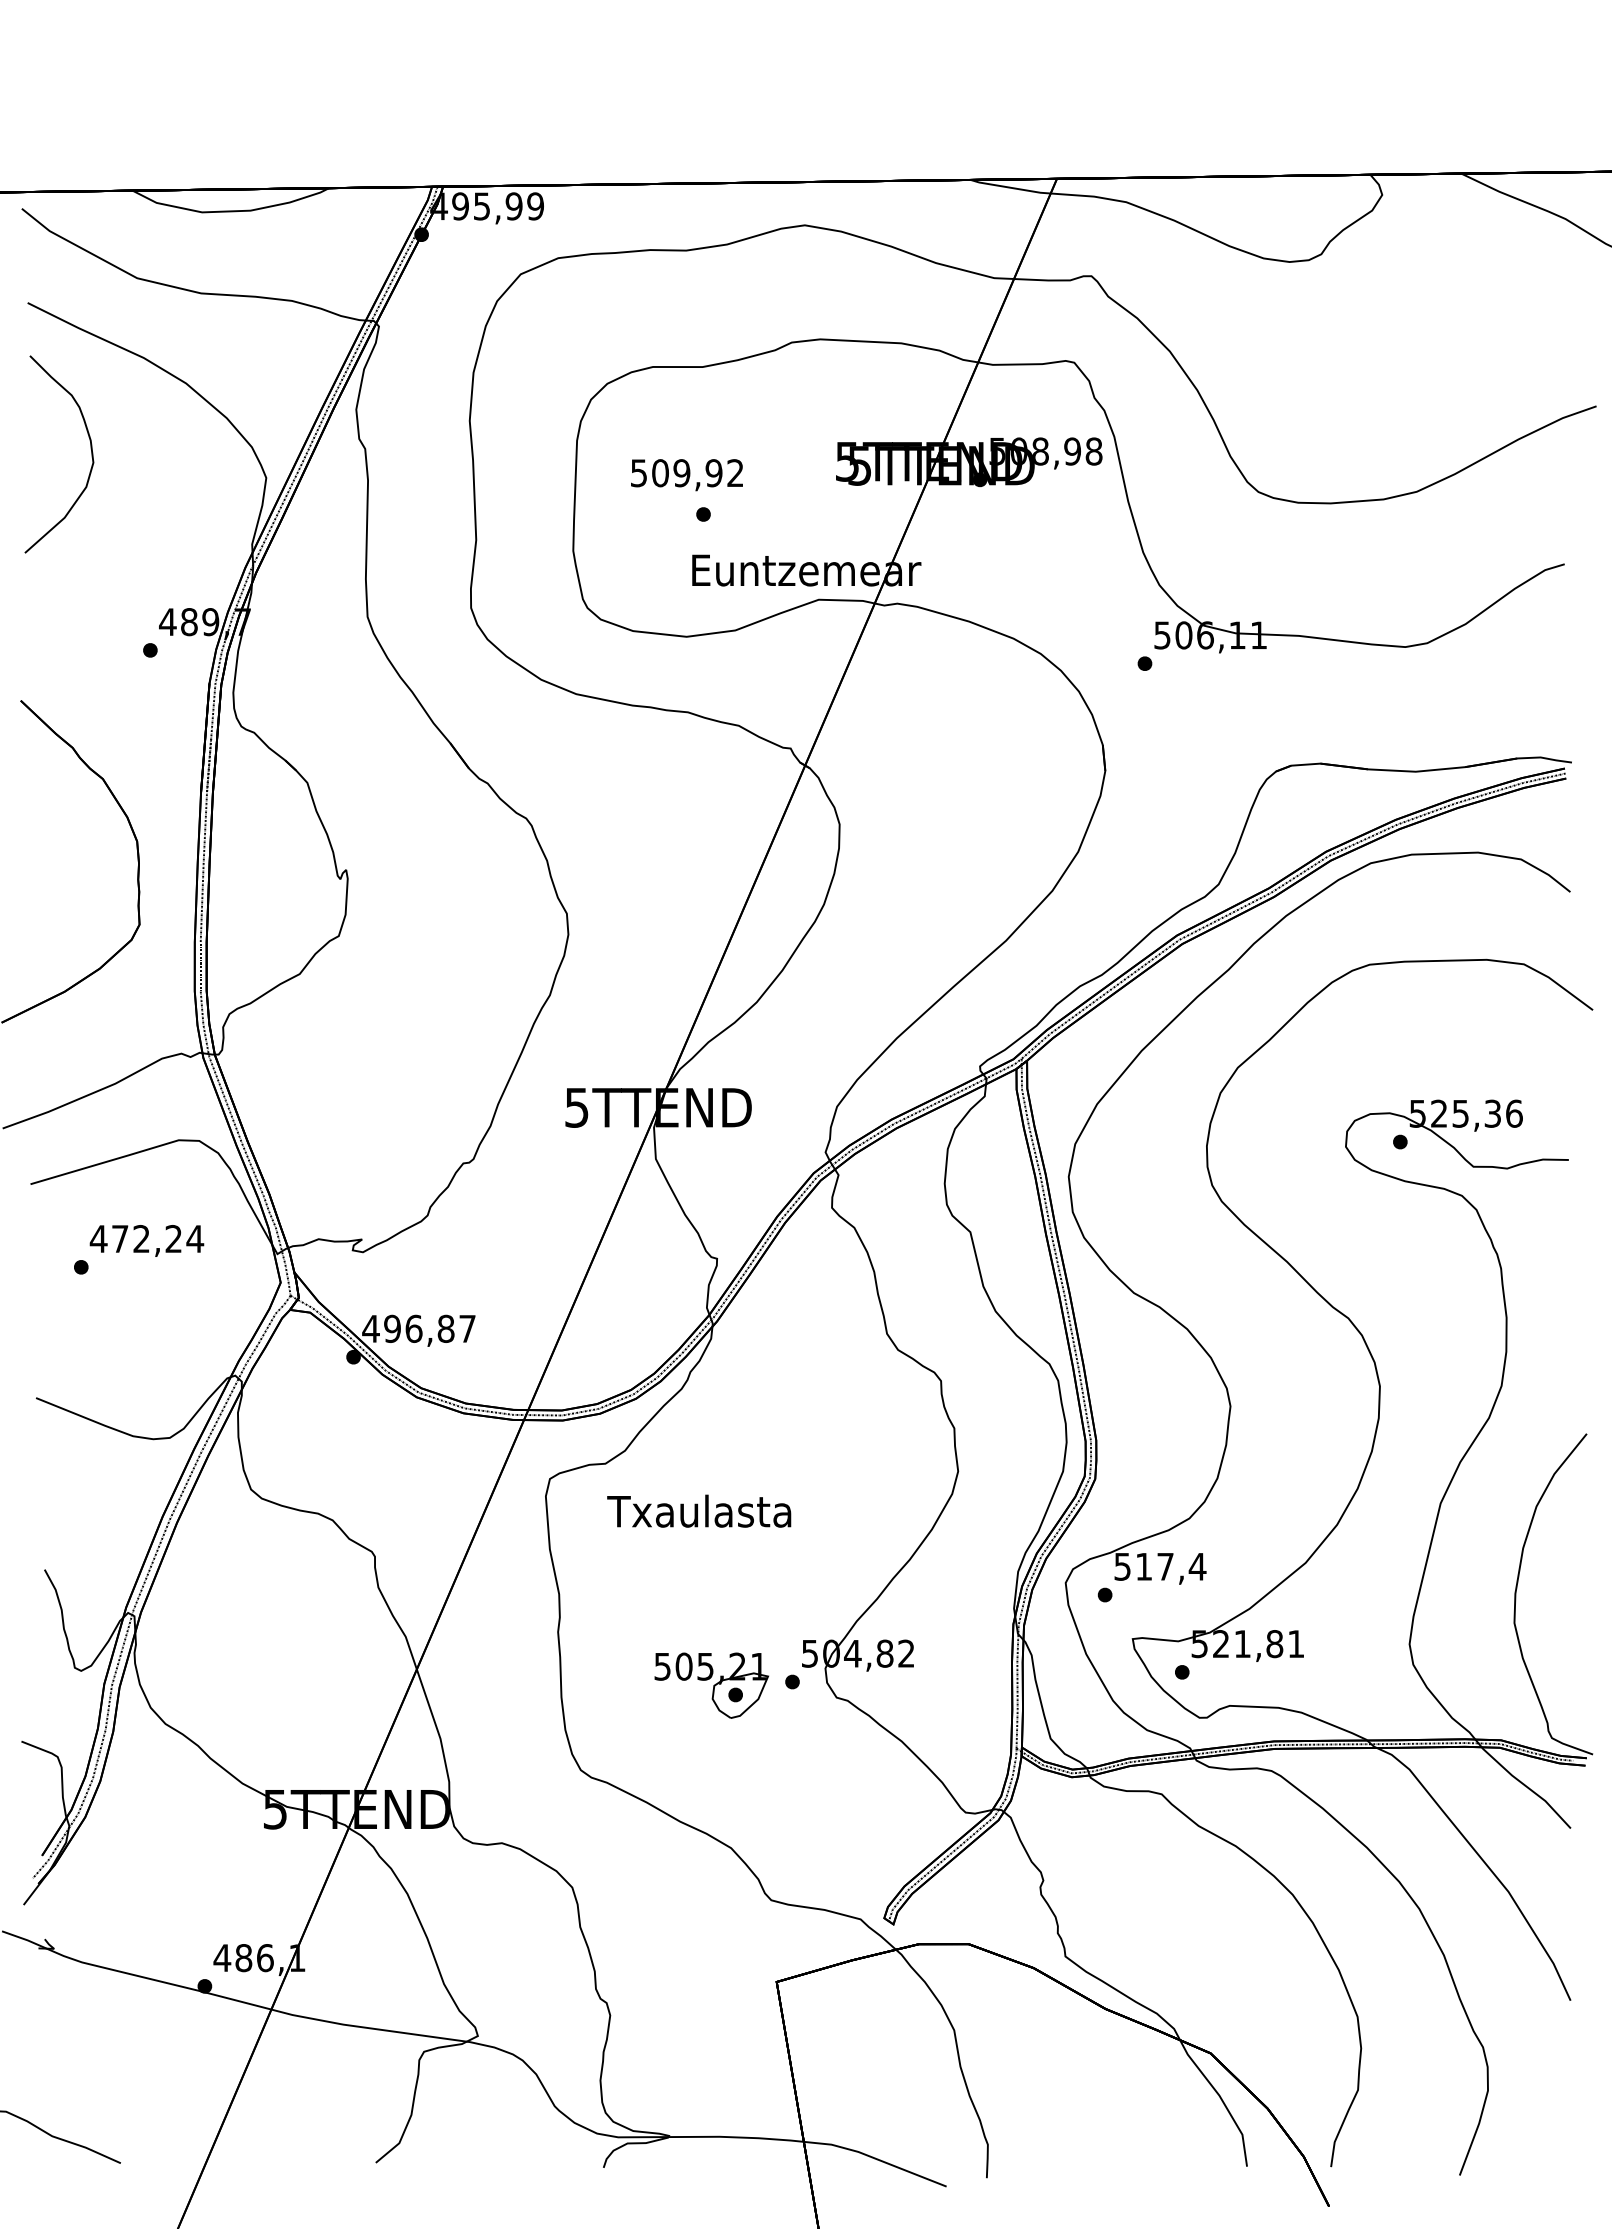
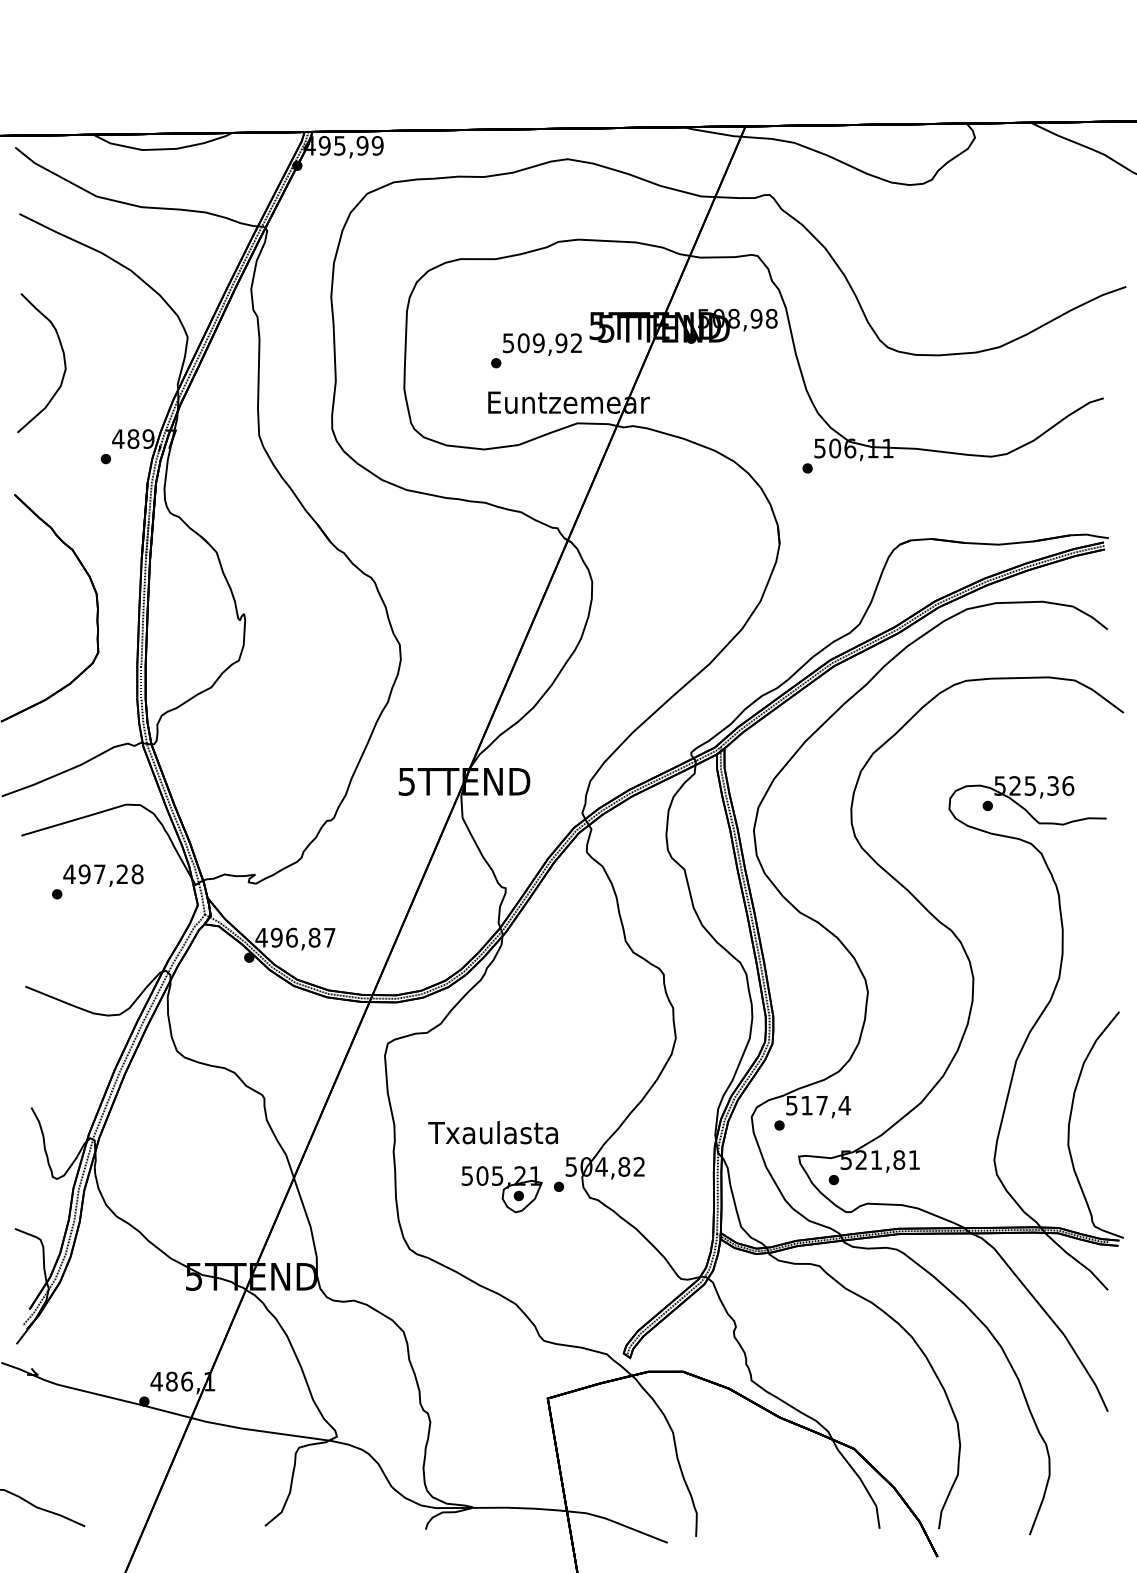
curve: (90, 449) -> (63, 359), moved
text: (686, 475) -> (542, 344), moved
text: (157, 1239) -> (110, 874), 472,24 -> 497,28
text: (699, 1510) -> (493, 1132), moved

